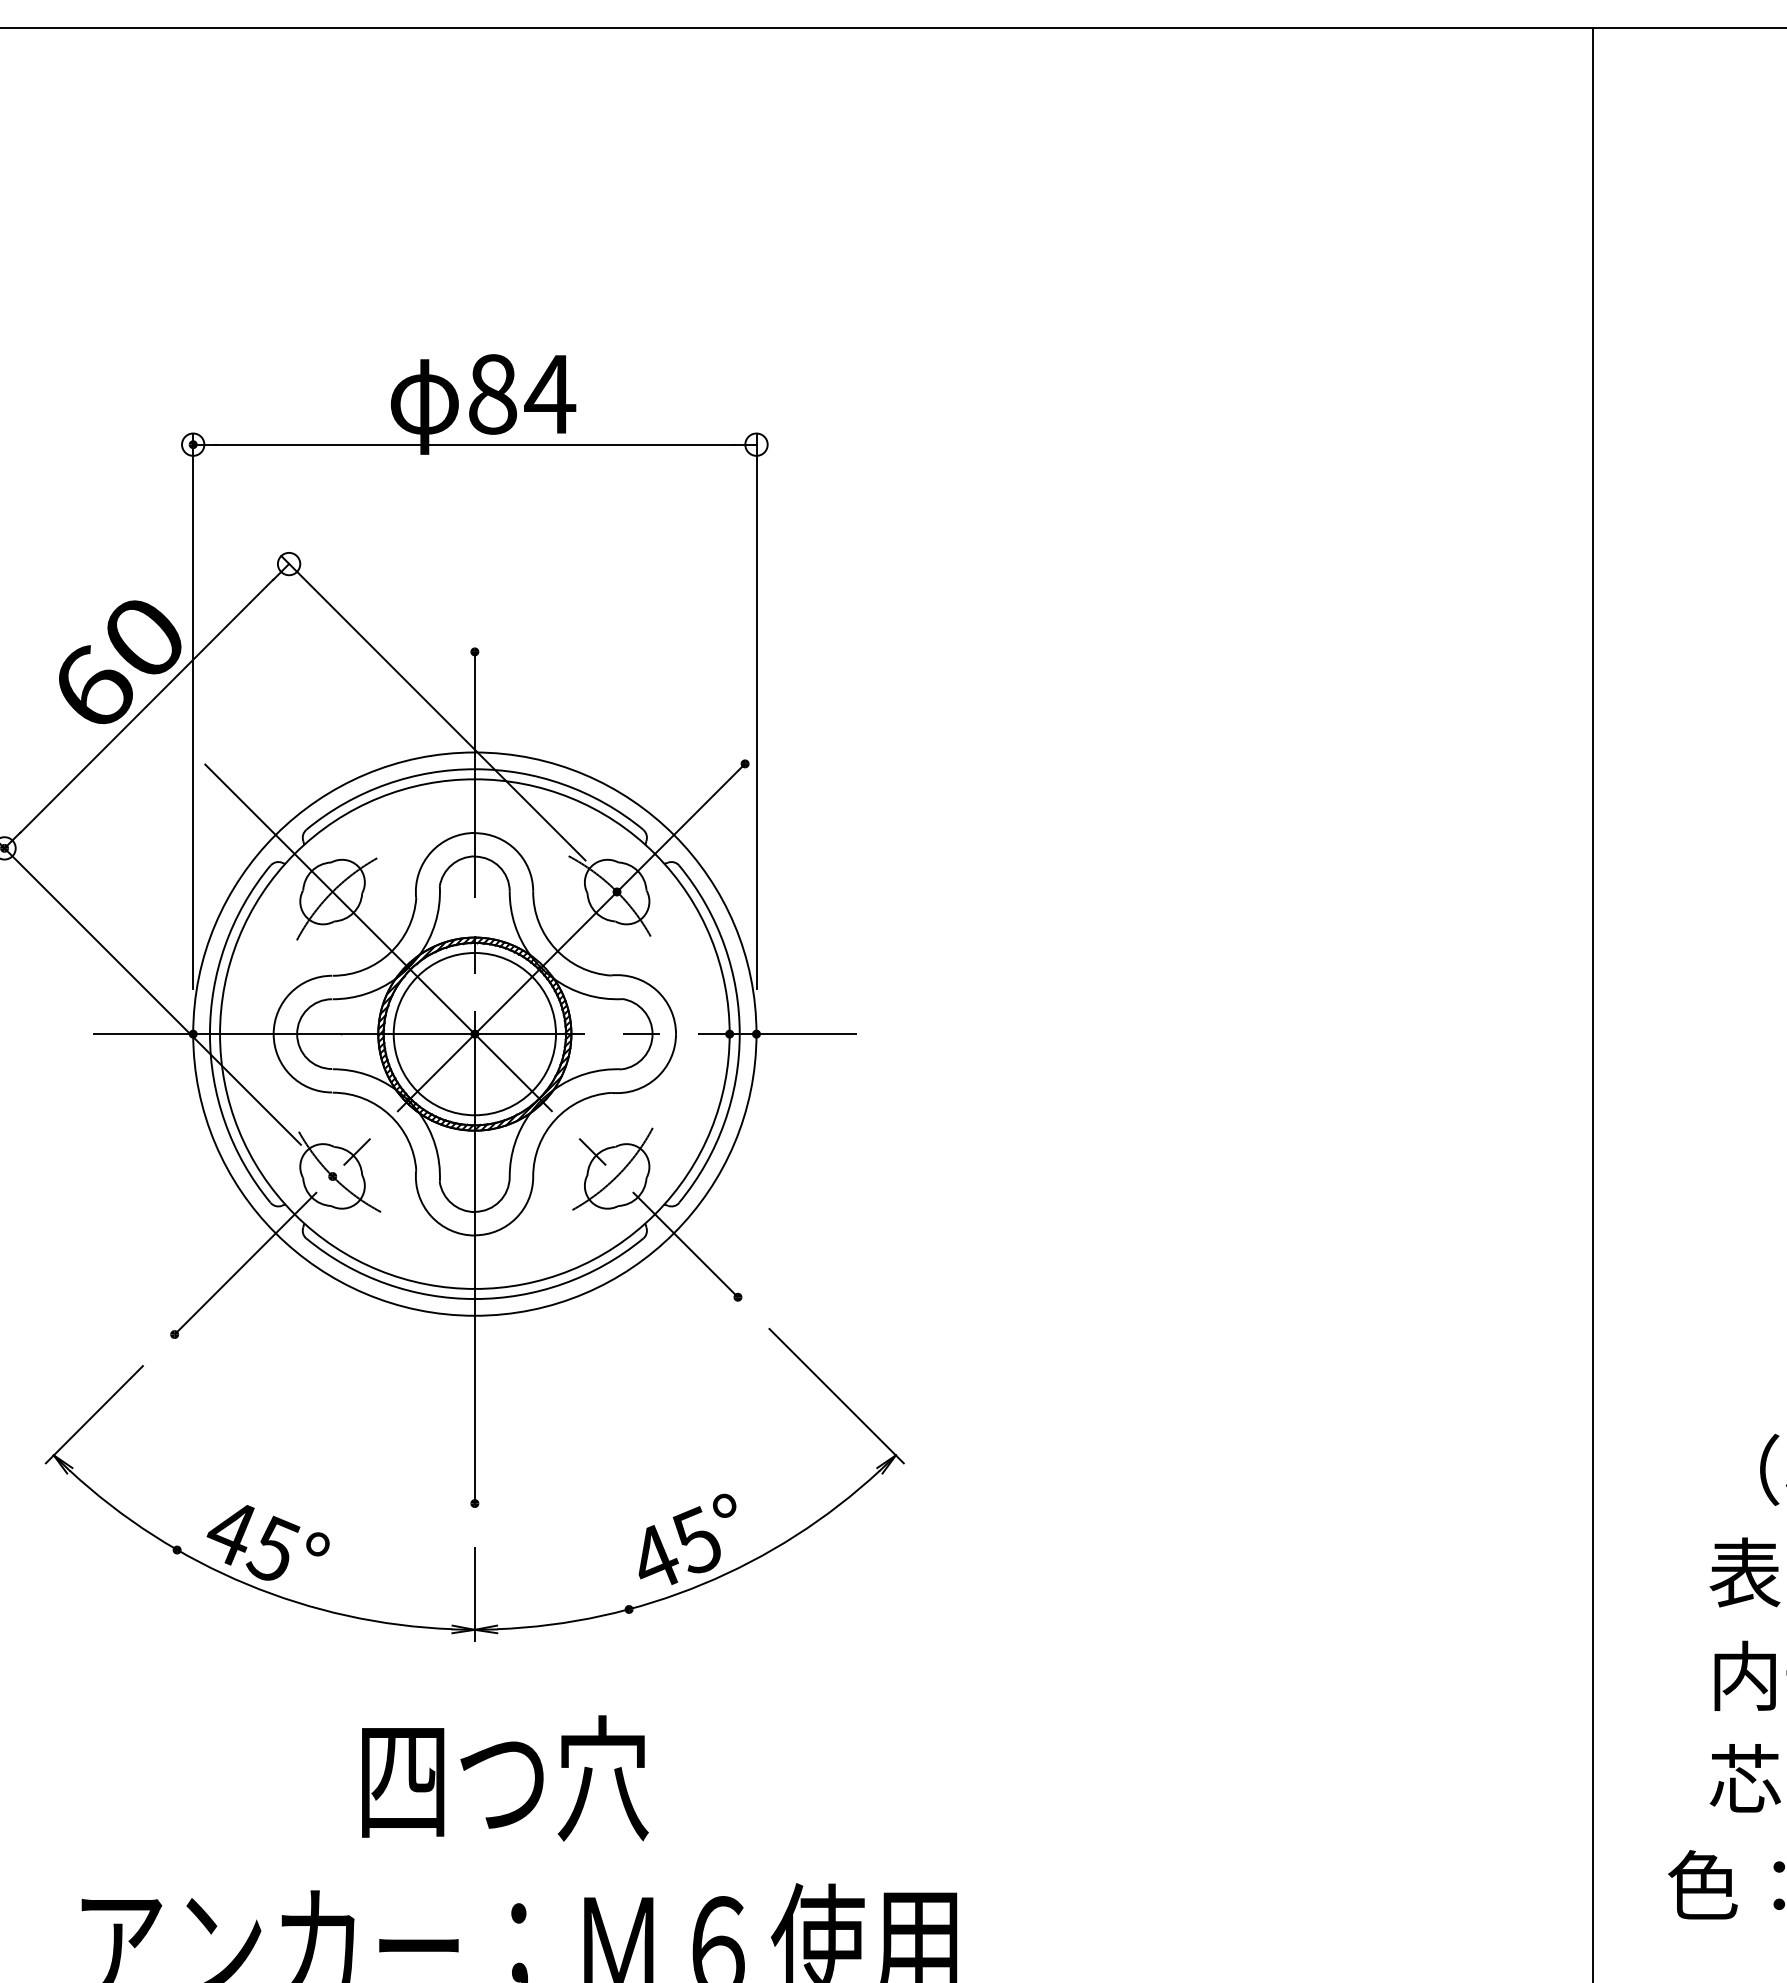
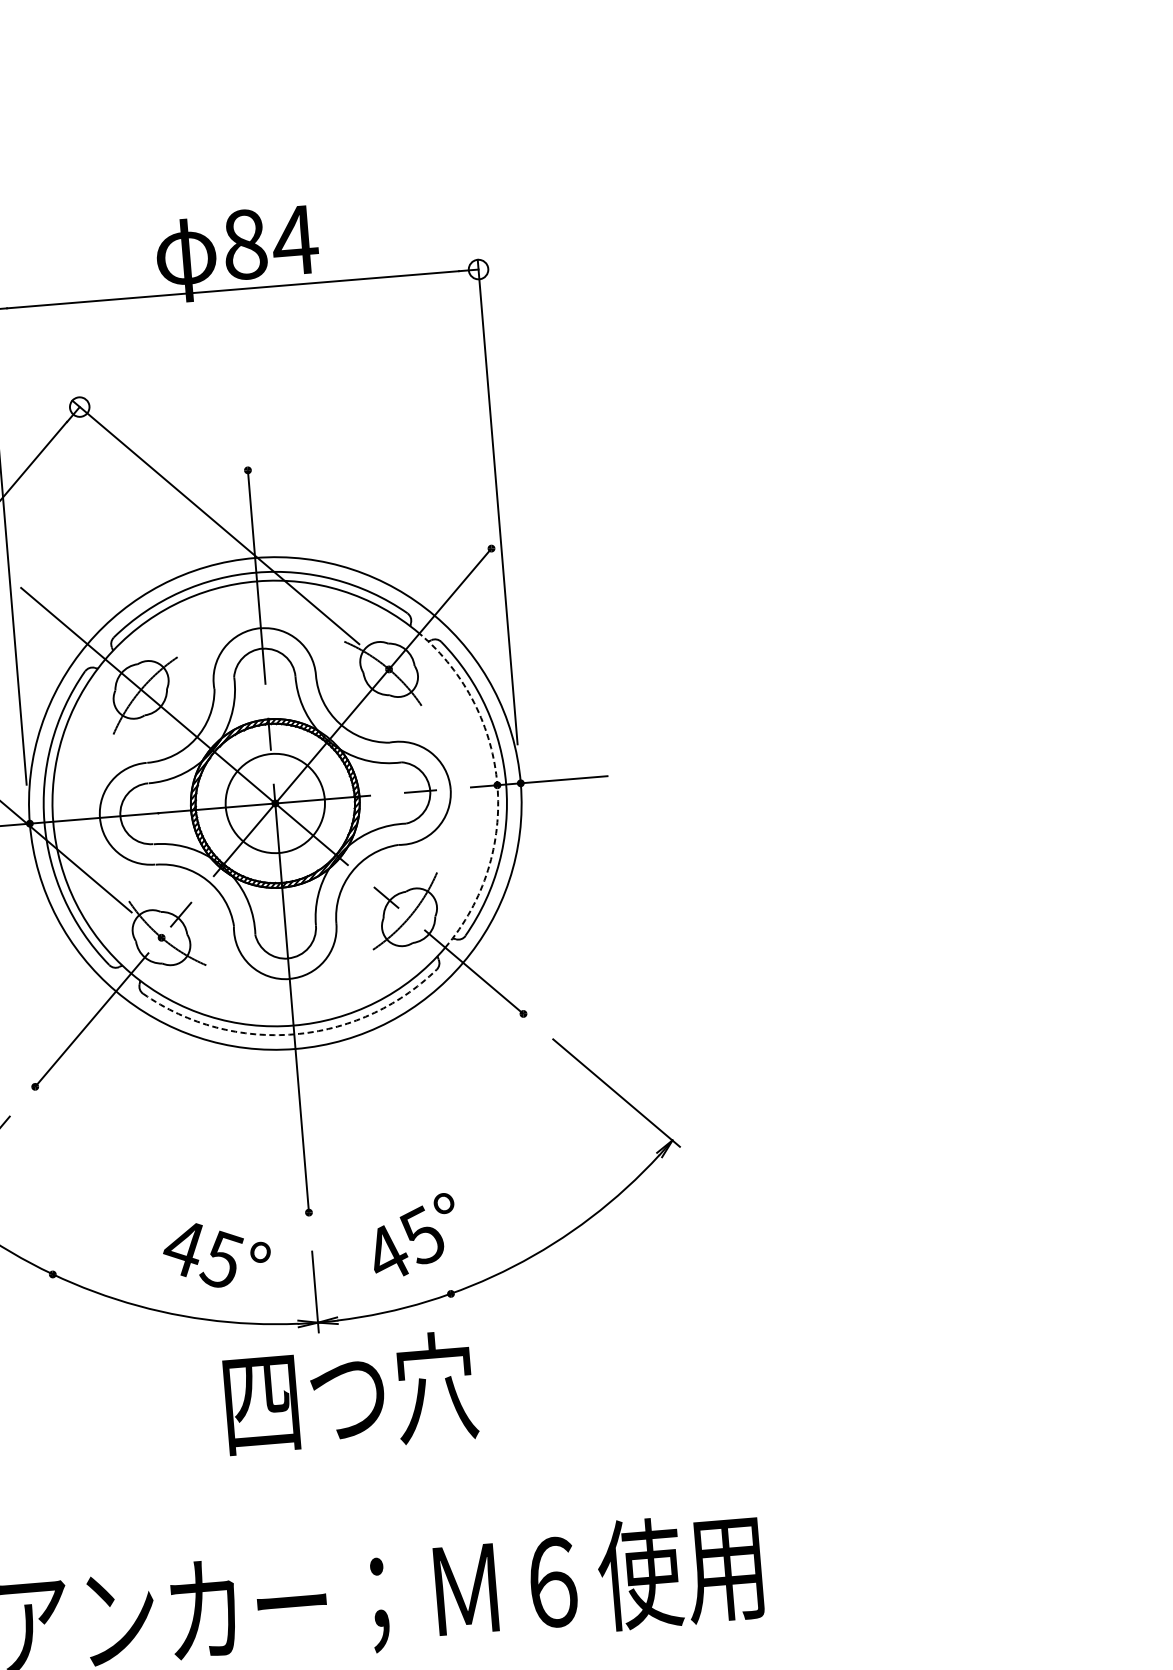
circle: (474, 1034) -> (275, 803), size x0.7
arc: (729, 1034) -> (497, 785), solid -> dashed
arc: (474, 1299) -> (294, 1034), solid -> dashed
text: (687, 1538) -> (413, 1234), moved
text: (267, 1542) -> (216, 1254), moved
text: (505, 1778) -> (350, 1394), moved

